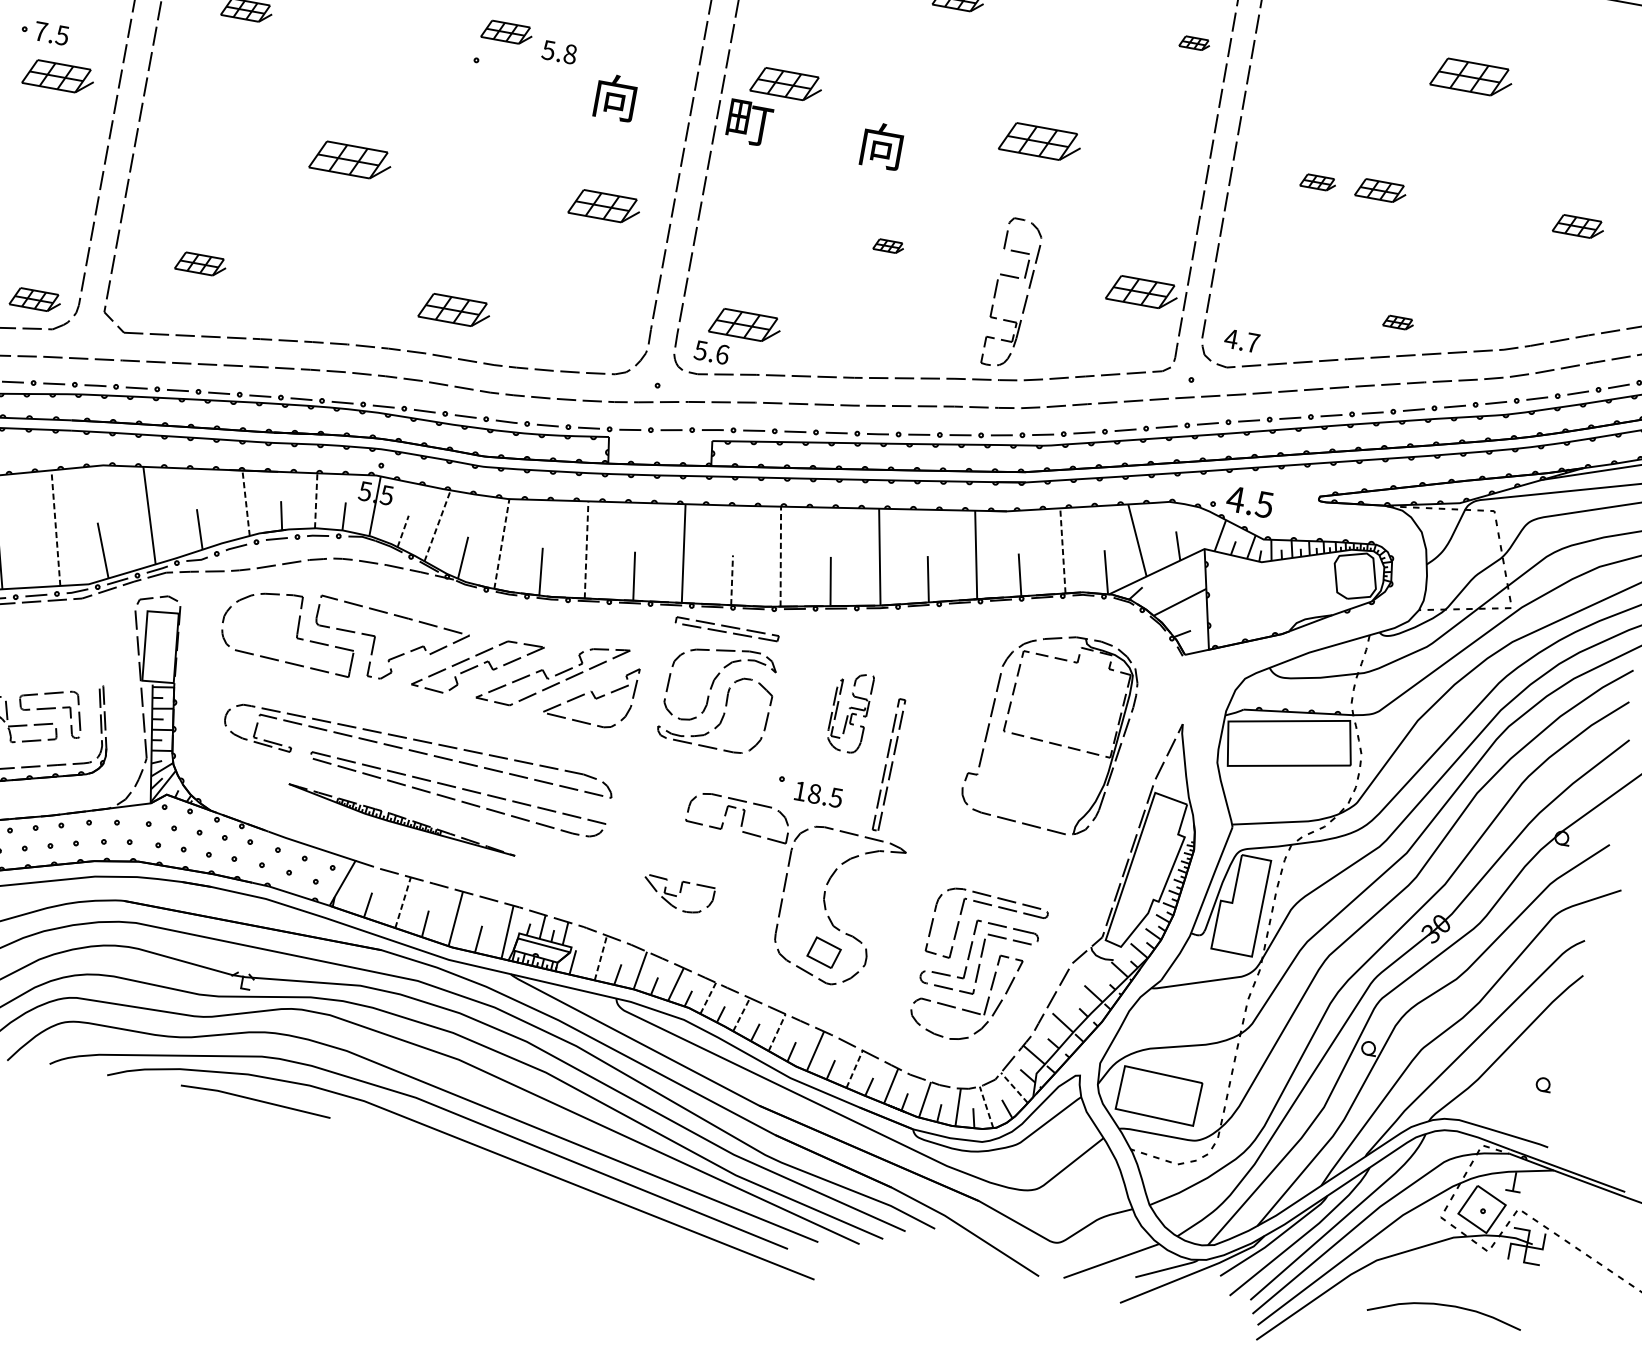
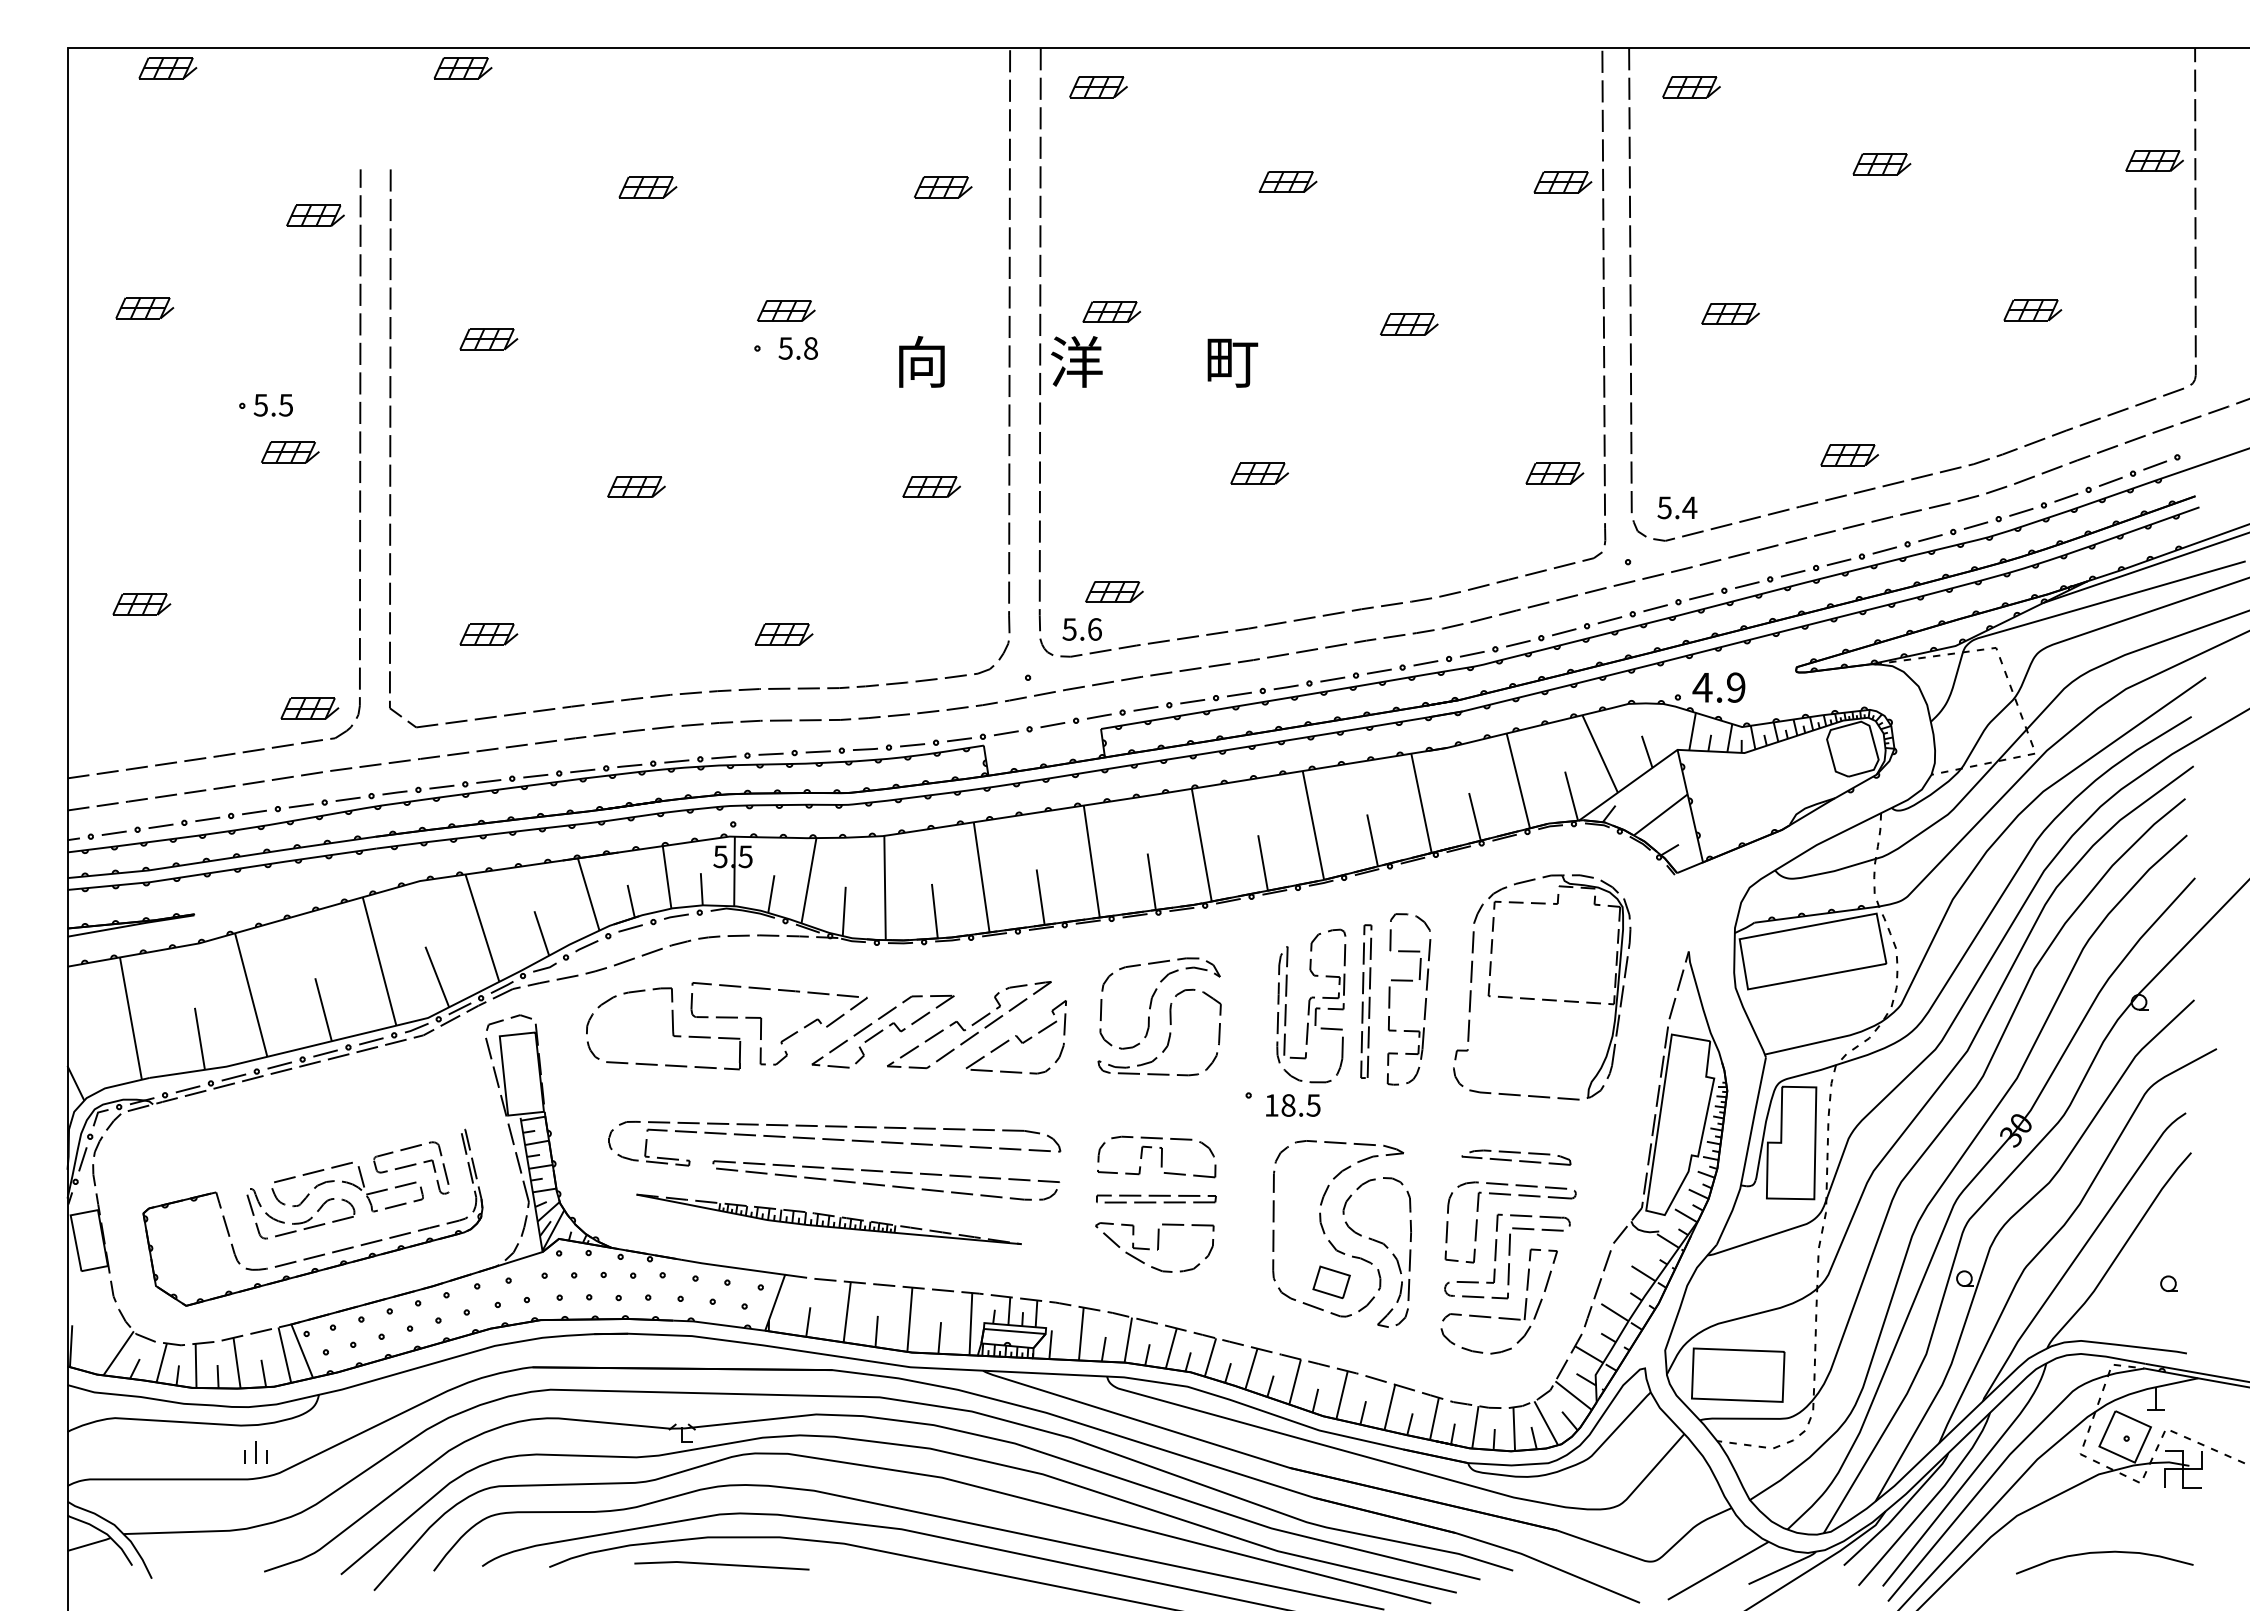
text: (40, 31) -> (260, 405), 7.5 -> 5.5
part: (1194, 43) -> (1562, 182), size x1.67
text: (558, 52) -> (797, 348), moved
part: (58, 76) -> (290, 452), size x0.71
part: (1471, 77) -> (1881, 164), size x0.62
part: (786, 83) -> (1111, 311), size x0.71
text: (749, 121) -> (1077, 361), 町 -> 洋
part: (1039, 141) -> (1408, 324), size x0.62
text: (882, 145) -> (1232, 361), 向 -> 町
part: (350, 160) -> (636, 486), size x0.62
part: (1318, 182) -> (1730, 313), size x1.43
part: (1380, 190) -> (1802, 310), removed
part: (604, 206) -> (931, 486), size x0.71
part: (888, 246) -> (1259, 473), size x1.67
part: (1142, 292) -> (1554, 473), size x0.71
part: (1025, 299) -> (1424, 1003), moved
part: (454, 310) -> (783, 634), size x0.71
part: (1398, 322) -> (1849, 455), size x1.67
part: (745, 324) -> (1114, 591), size x0.71
text: (1242, 340) -> (1677, 507), 4.7 -> 5.4
line: (316, 500) -> (667, 877), dashed -> solid
line: (245, 503) -> (588, 894), dashed -> solid
text: (1264, 504) -> (1735, 687), 4.5 -> 4.9
line: (438, 525) -> (809, 880), dashed -> solid
line: (56, 527) -> (379, 960), dashed -> solid
line: (403, 530) -> (771, 893), dashed -> solid
line: (502, 543) -> (885, 887), dashed -> solid
line: (586, 550) -> (981, 877), dashed -> solid
line: (1063, 550) -> (1518, 780), dashed -> solid
line: (780, 556) -> (1201, 844), dashed -> solid
line: (731, 580) -> (1151, 881), dashed -> solid
part: (727, 628) -> (1156, 1198), moved
part: (850, 711) -> (1311, 1005), size x1.67
part: (889, 764) -> (1366, 1001), moved
part: (738, 816) -> (1156, 1156), moved
part: (401, 819) -> (828, 1218), size x1.43
part: (1002, 874) -> (1516, 1157), added
part: (677, 895) -> (1154, 1247), size x1.43
line: (403, 902) -> (847, 1311), dashed -> solid
part: (871, 926) -> (1379, 1243), added
line: (600, 958) -> (1081, 1334), dashed -> solid
line: (708, 998) -> (1210, 1357), dashed -> solid
line: (741, 1014) -> (1251, 1368), dashed -> solid
line: (777, 1032) -> (1295, 1381), dashed -> solid
line: (854, 1068) -> (1389, 1406), dashed -> solid
line: (1014, 1087) -> (1573, 1395), dashed -> solid
line: (986, 1107) -> (1546, 1423), dashed -> solid

